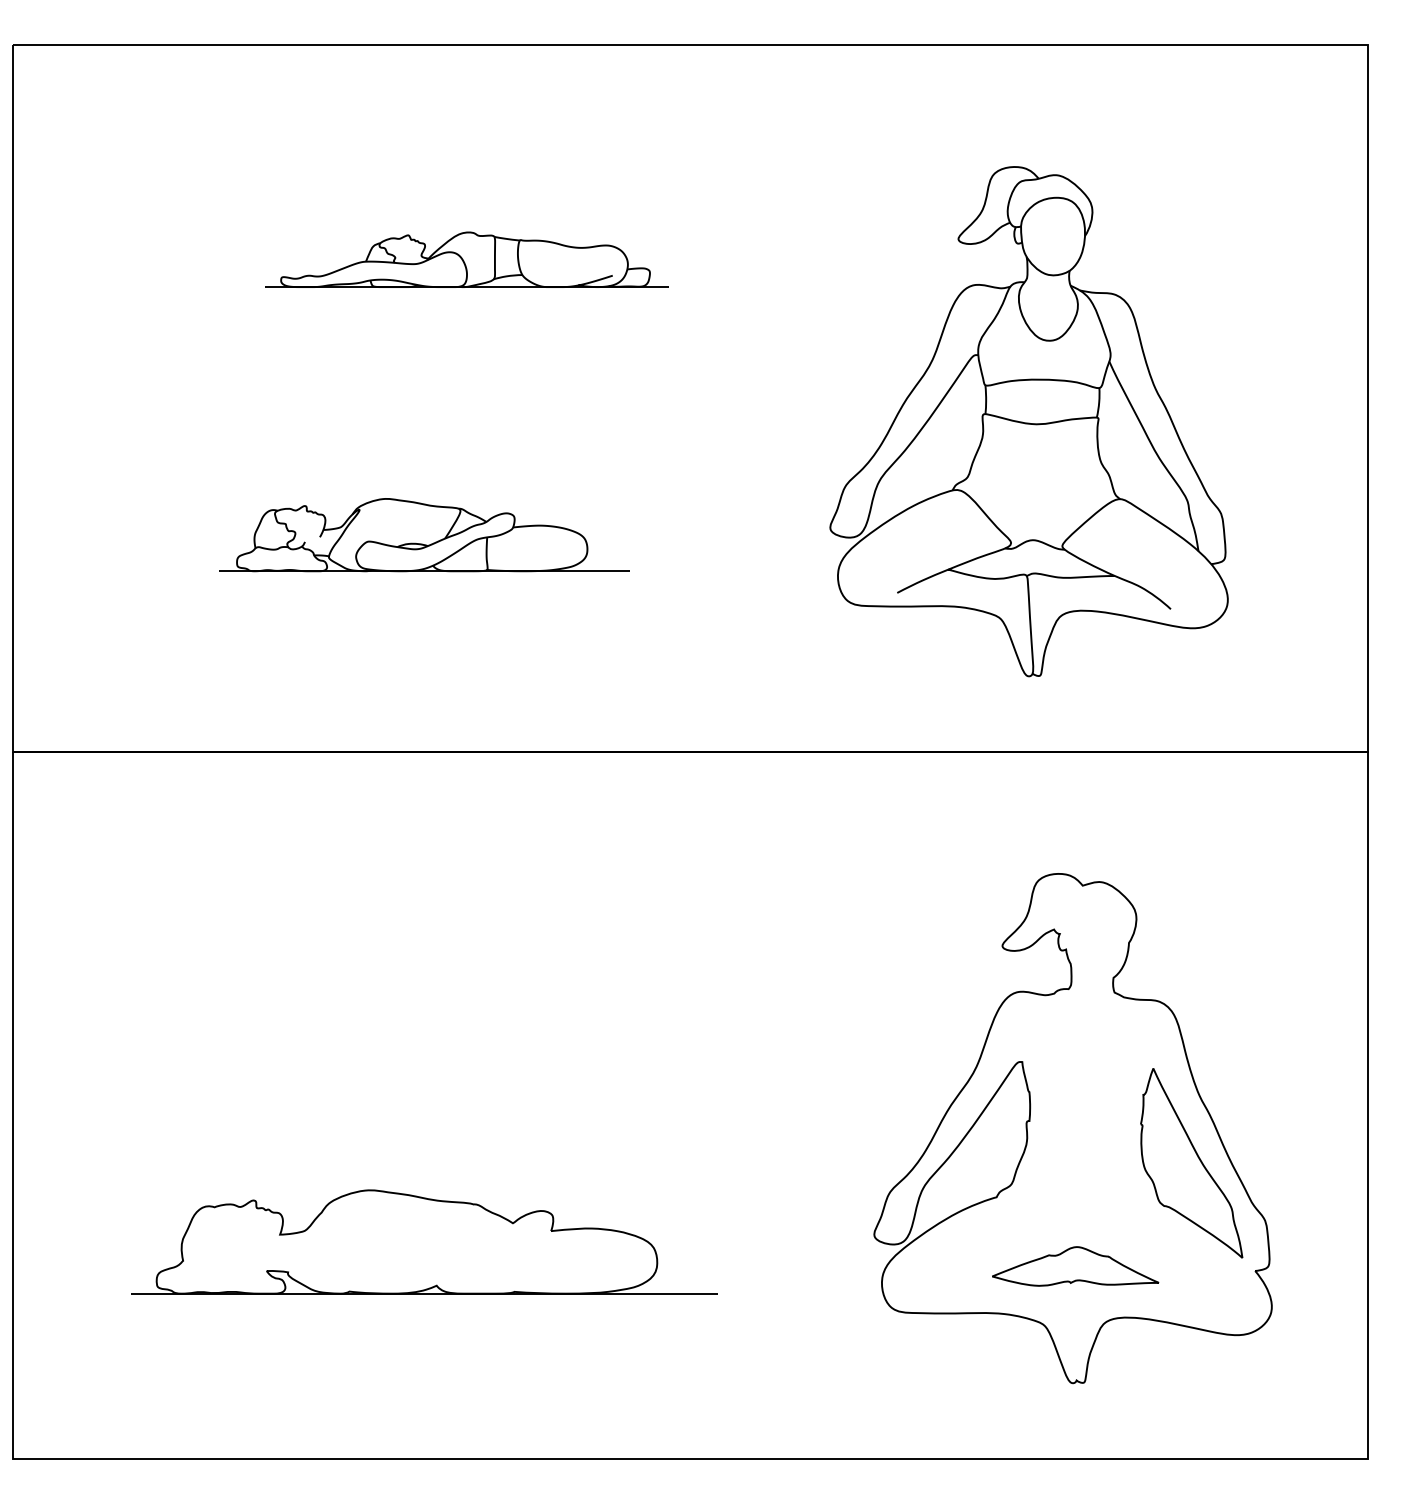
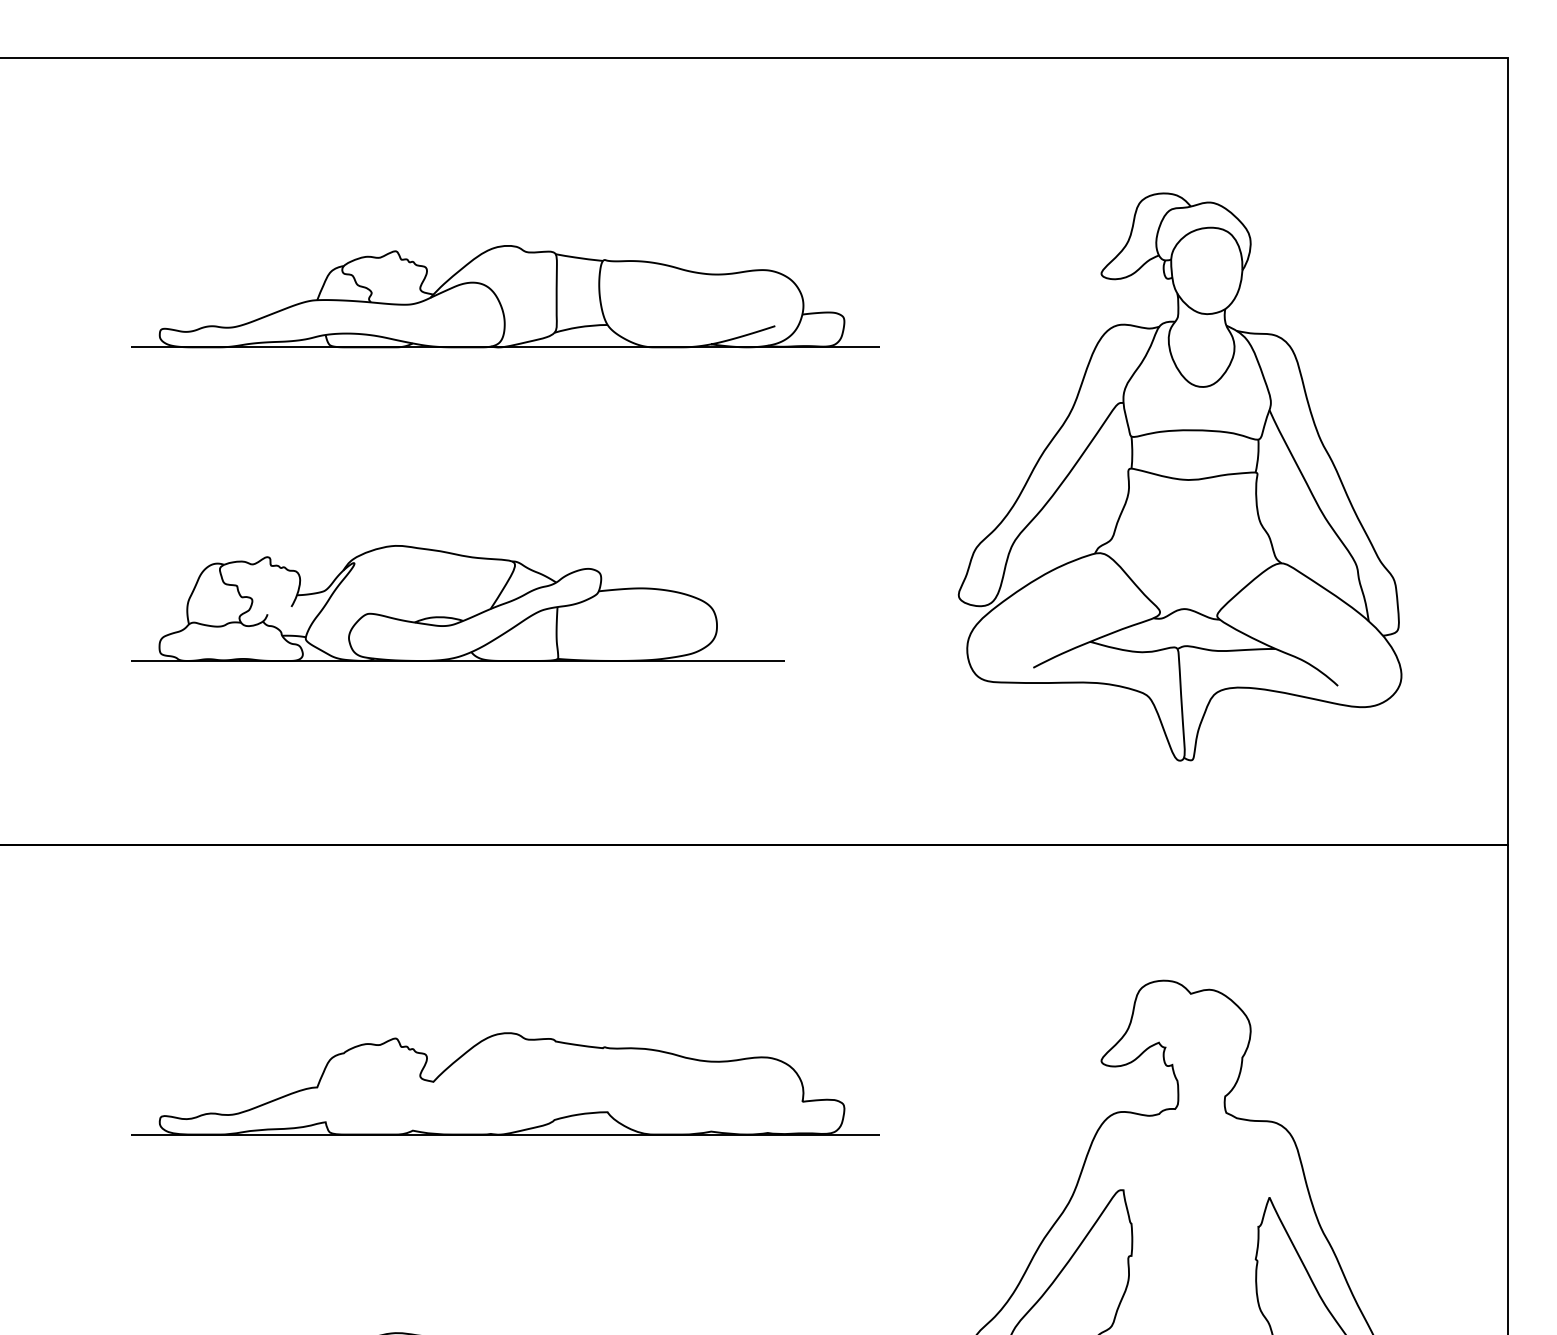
part: (467, 259) -> (505, 296), size x1.67
part: (1028, 421) -> (1179, 476), moved
part: (424, 534) -> (457, 602), size x1.43
part: (467, 966) -> (505, 1083), added

